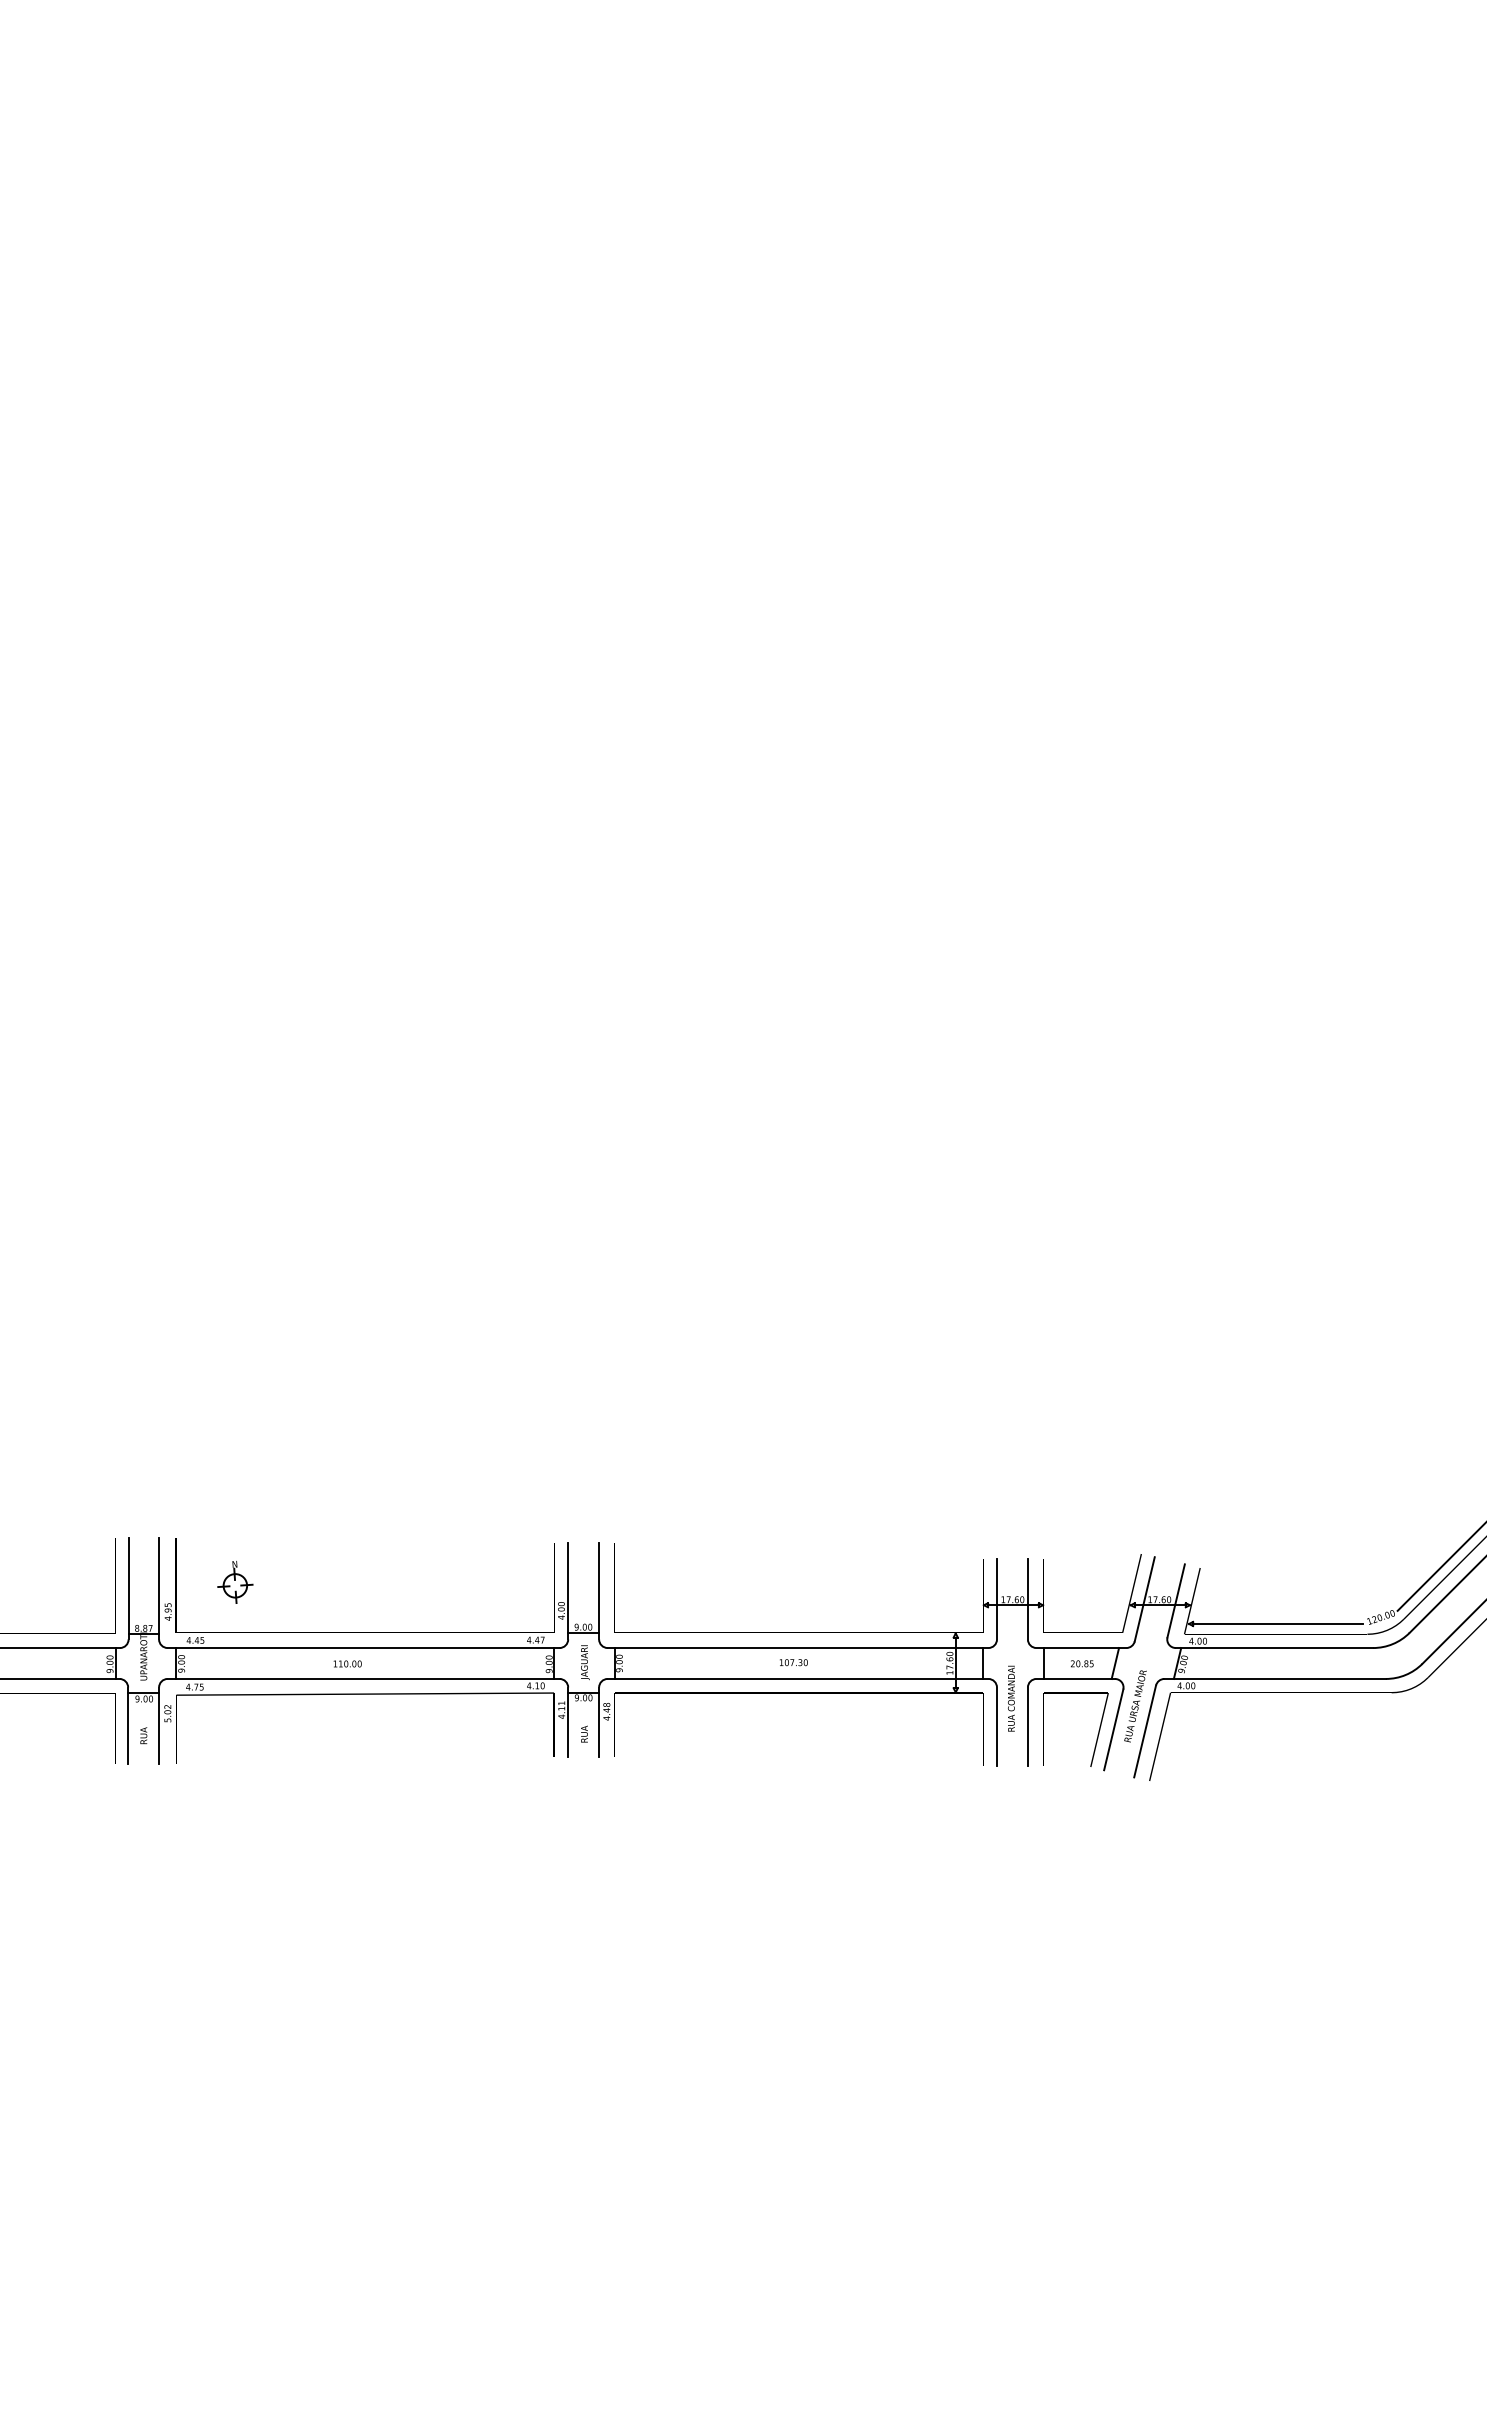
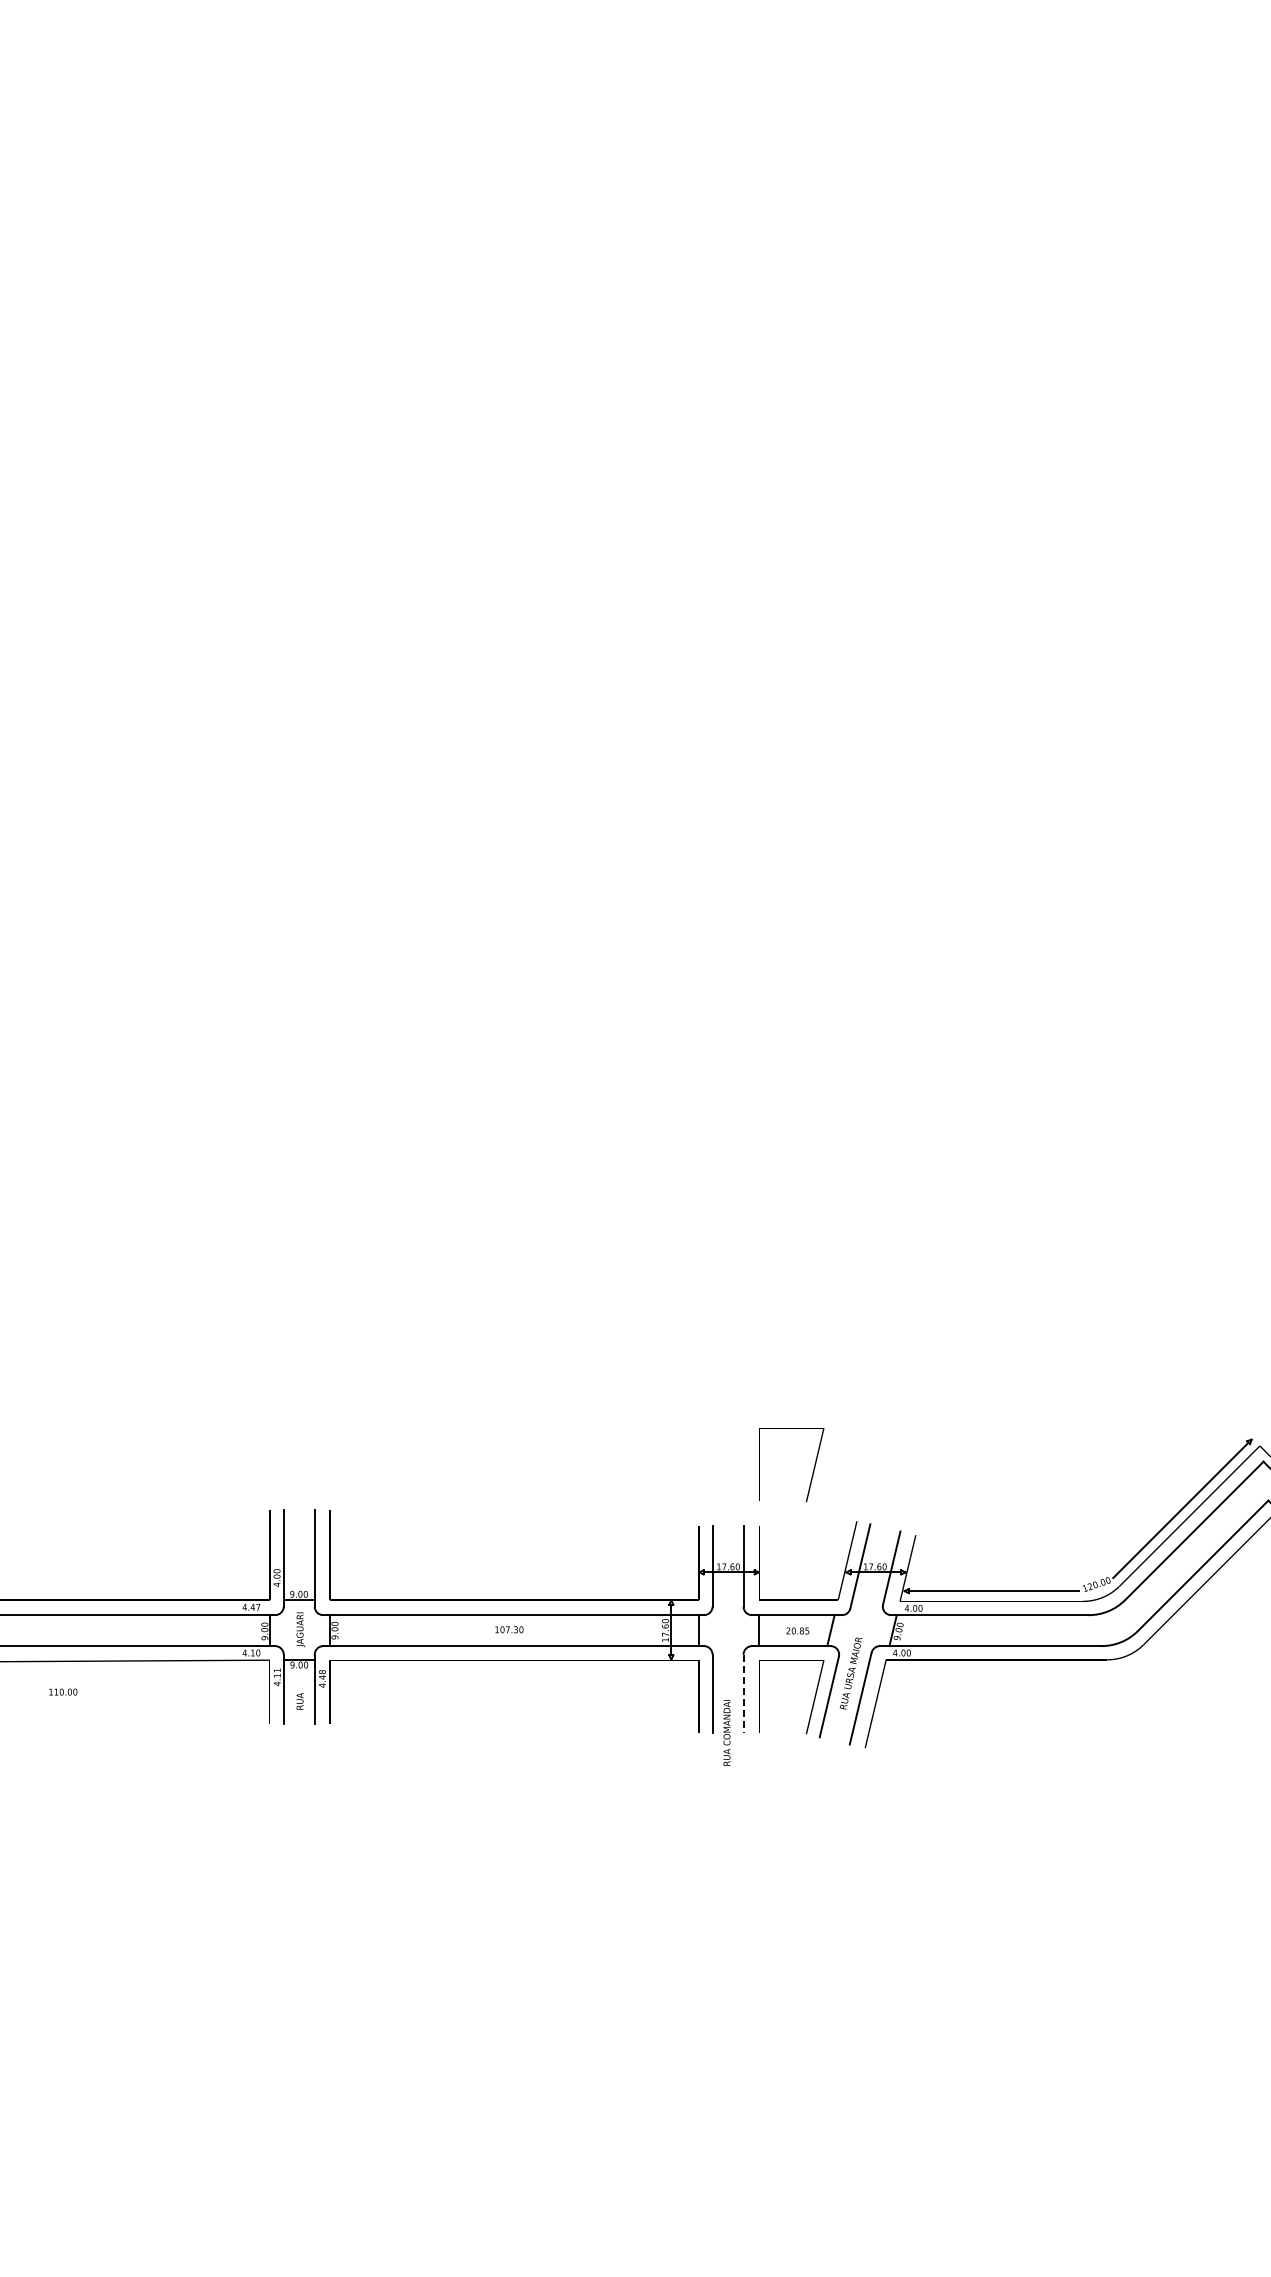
part: (1097, 1502) -> (813, 1469), added
text: (347, 1663) -> (63, 1691), moved
text: (1011, 1698) -> (727, 1732), moved
line: (1027, 1727) -> (743, 1694), solid -> dashed

